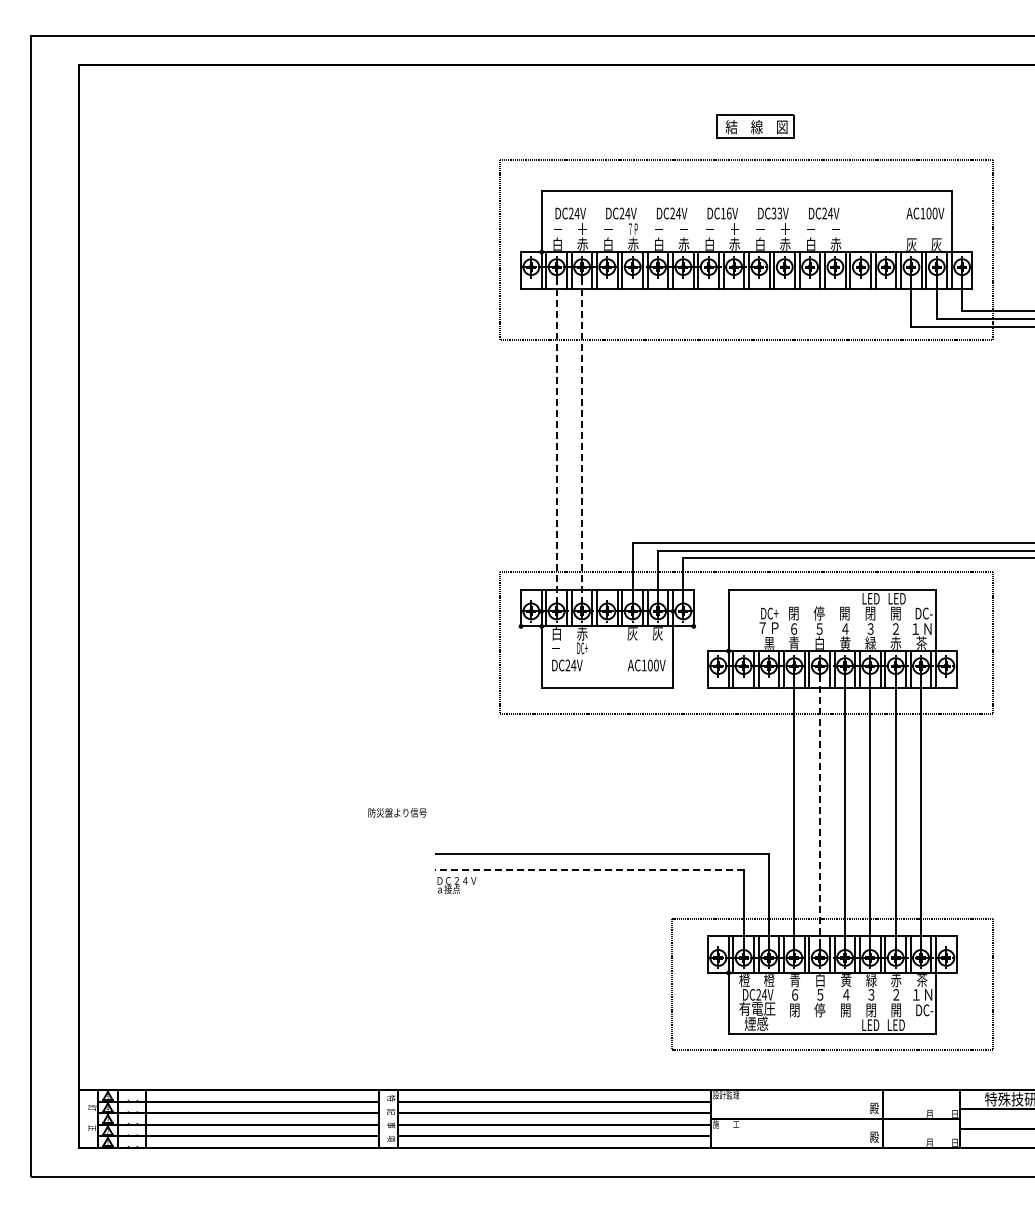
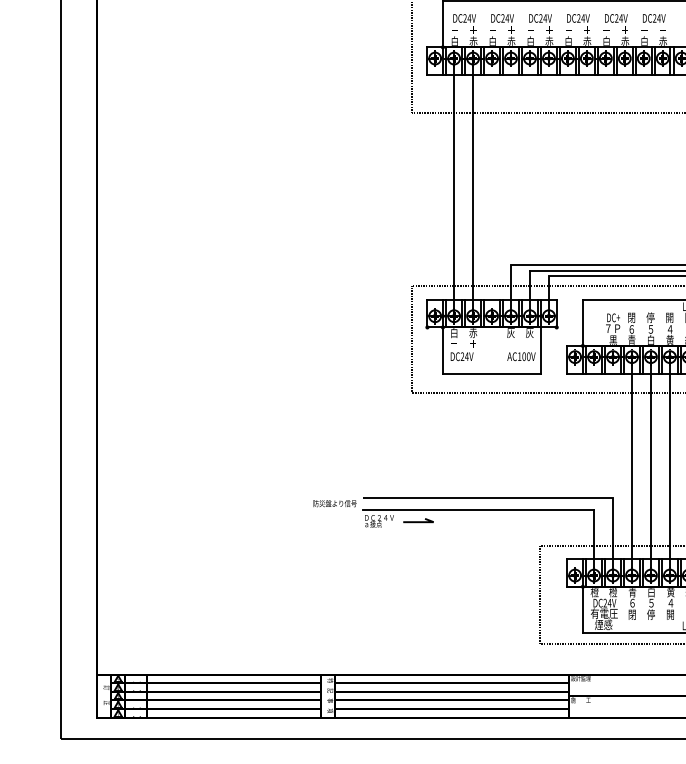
text: (726, 213) -> (581, 18), DC16V -> DC24V
text: (776, 213) -> (618, 18), DC33V -> DC24V
text: (633, 228) -> (511, 29), ７Ｐ -> ＋
line: (556, 439) -> (453, 187), dashed -> solid
line: (582, 439) -> (473, 187), dashed -> solid
text: (582, 648) -> (473, 343), DC+ -> ＋
line: (819, 805) -> (650, 461), dashed -> solid
text: (397, 812) -> (334, 503), moved
line: (589, 870) -> (478, 510), dashed -> solid
line: (508, 885) -> (418, 521), added

